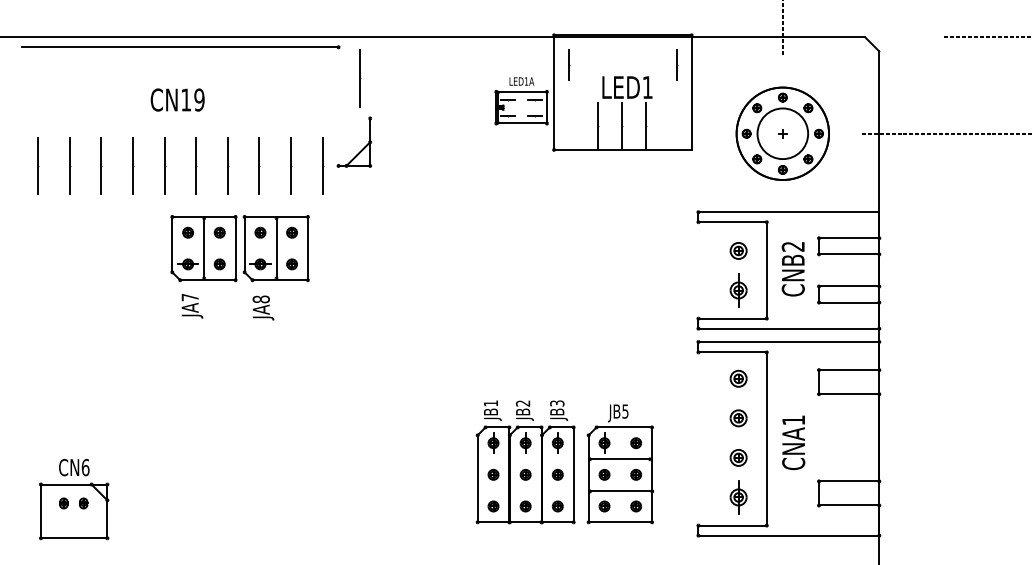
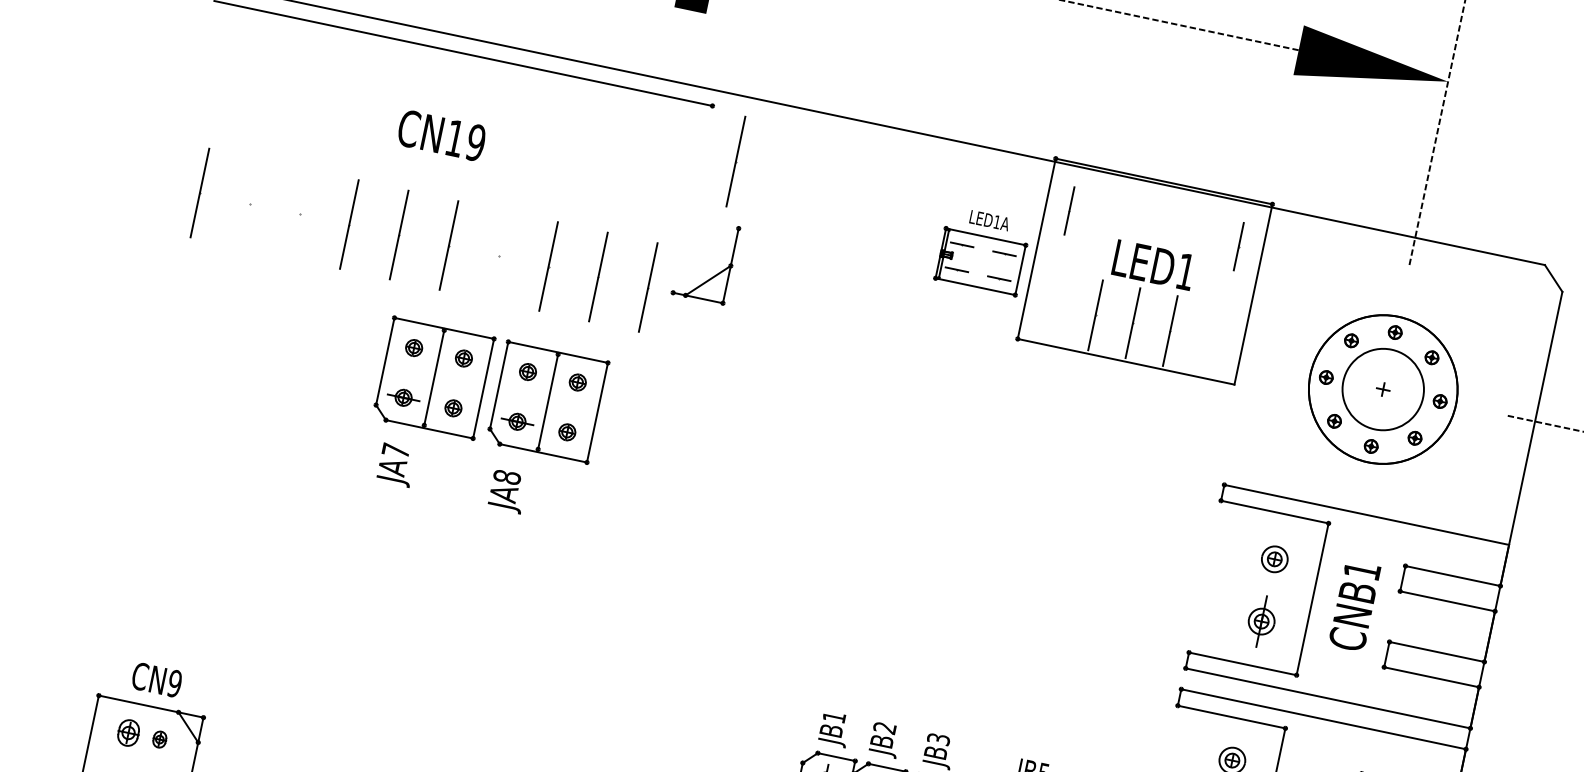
line: (69, 165) -> (249, 202), removed
line: (101, 165) -> (300, 213), removed
line: (227, 165) -> (498, 255), removed
text: (792, 246) -> (1361, 570), CNB2 -> CNB1
text: (85, 467) -> (174, 683), CN6 -> CN9
part: (63, 503) -> (128, 732), size x1.6

